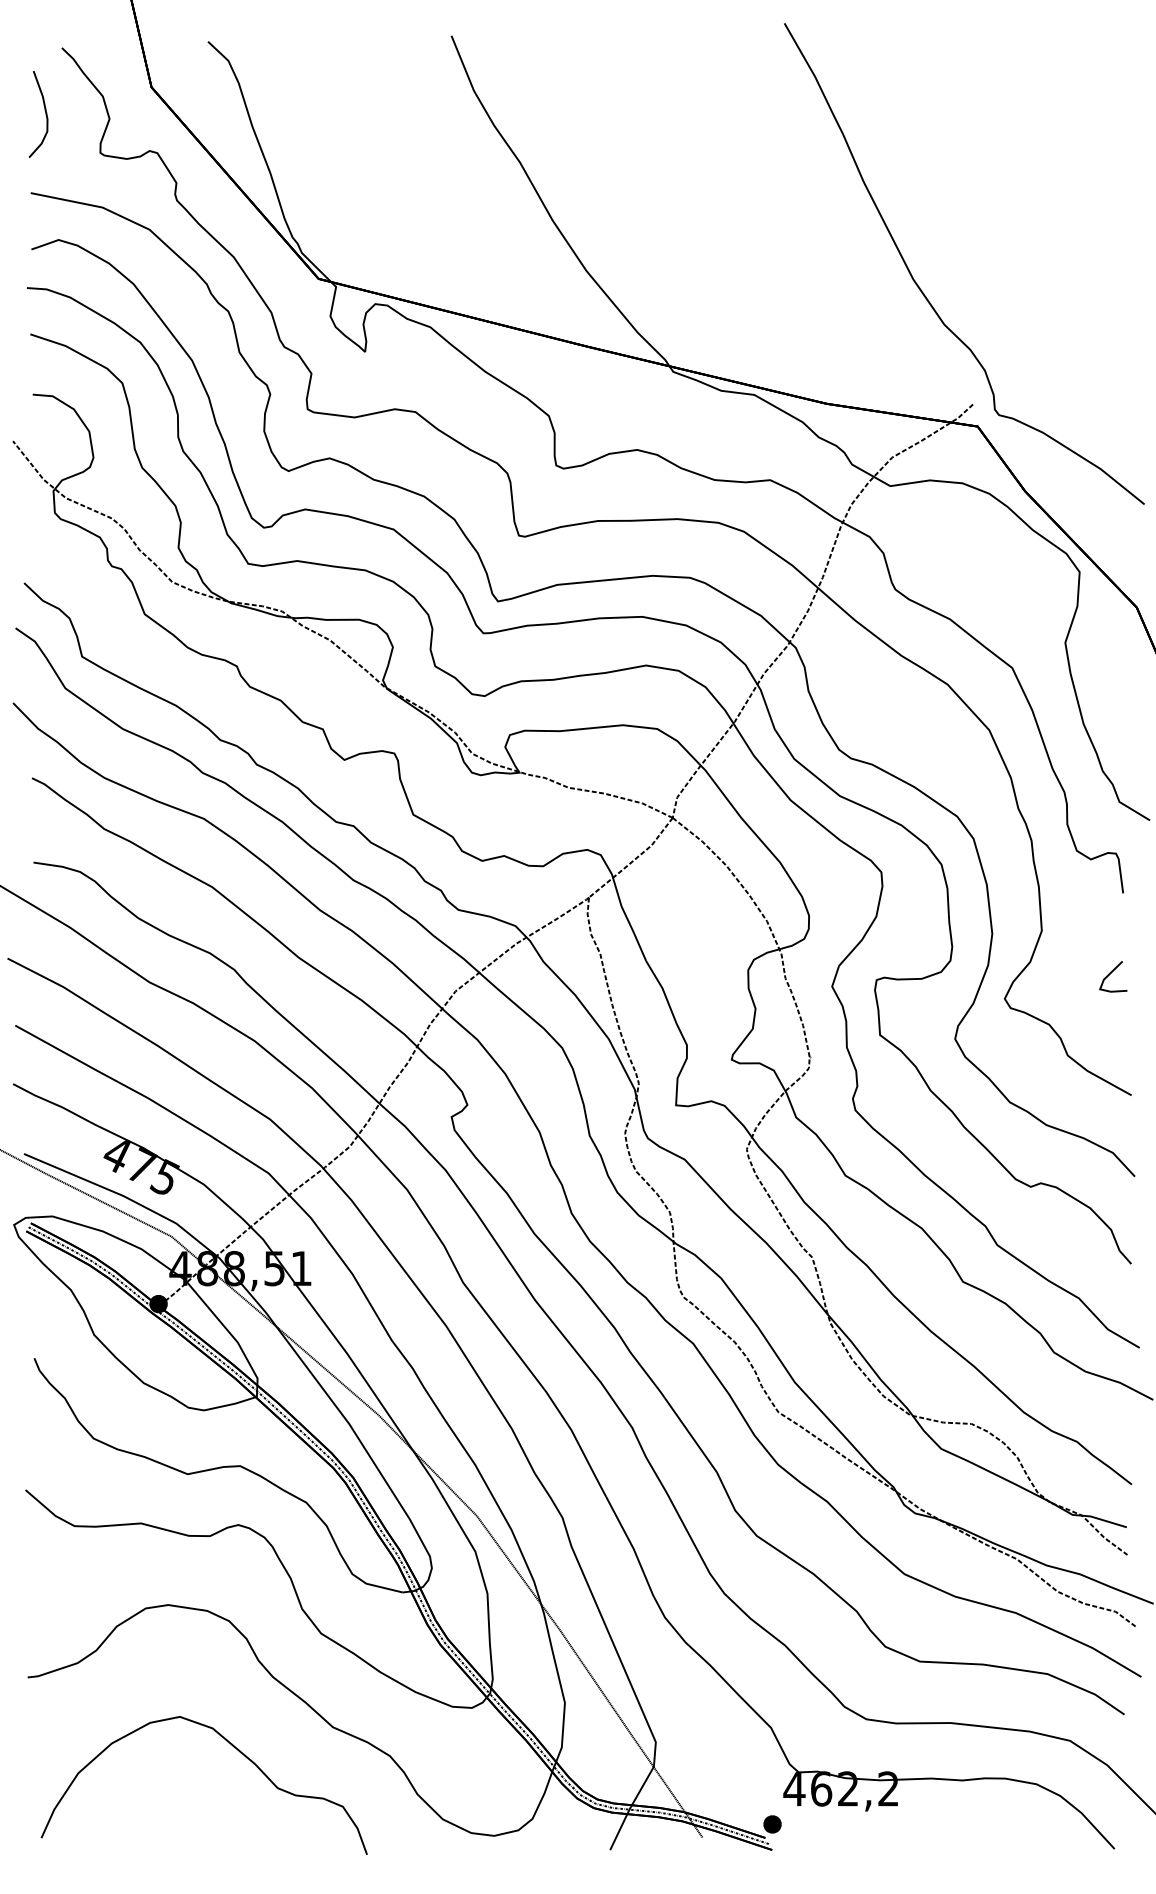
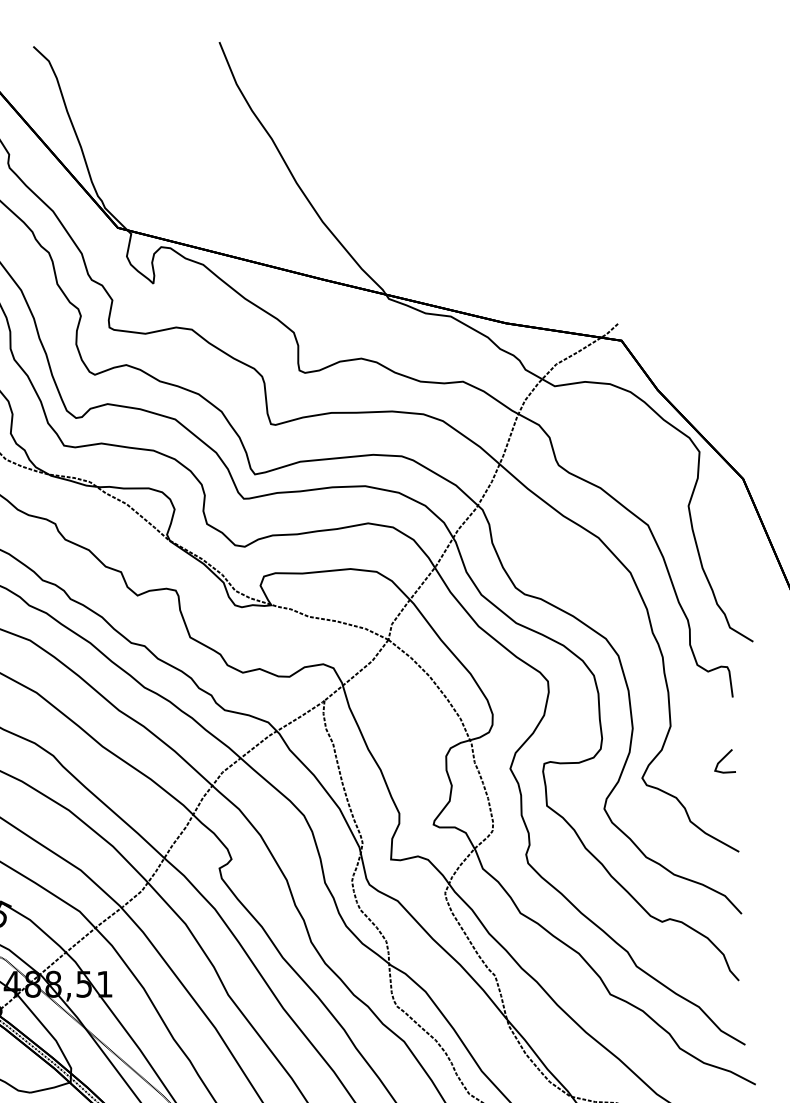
part: (922, 290) -> (579, 236), removed

